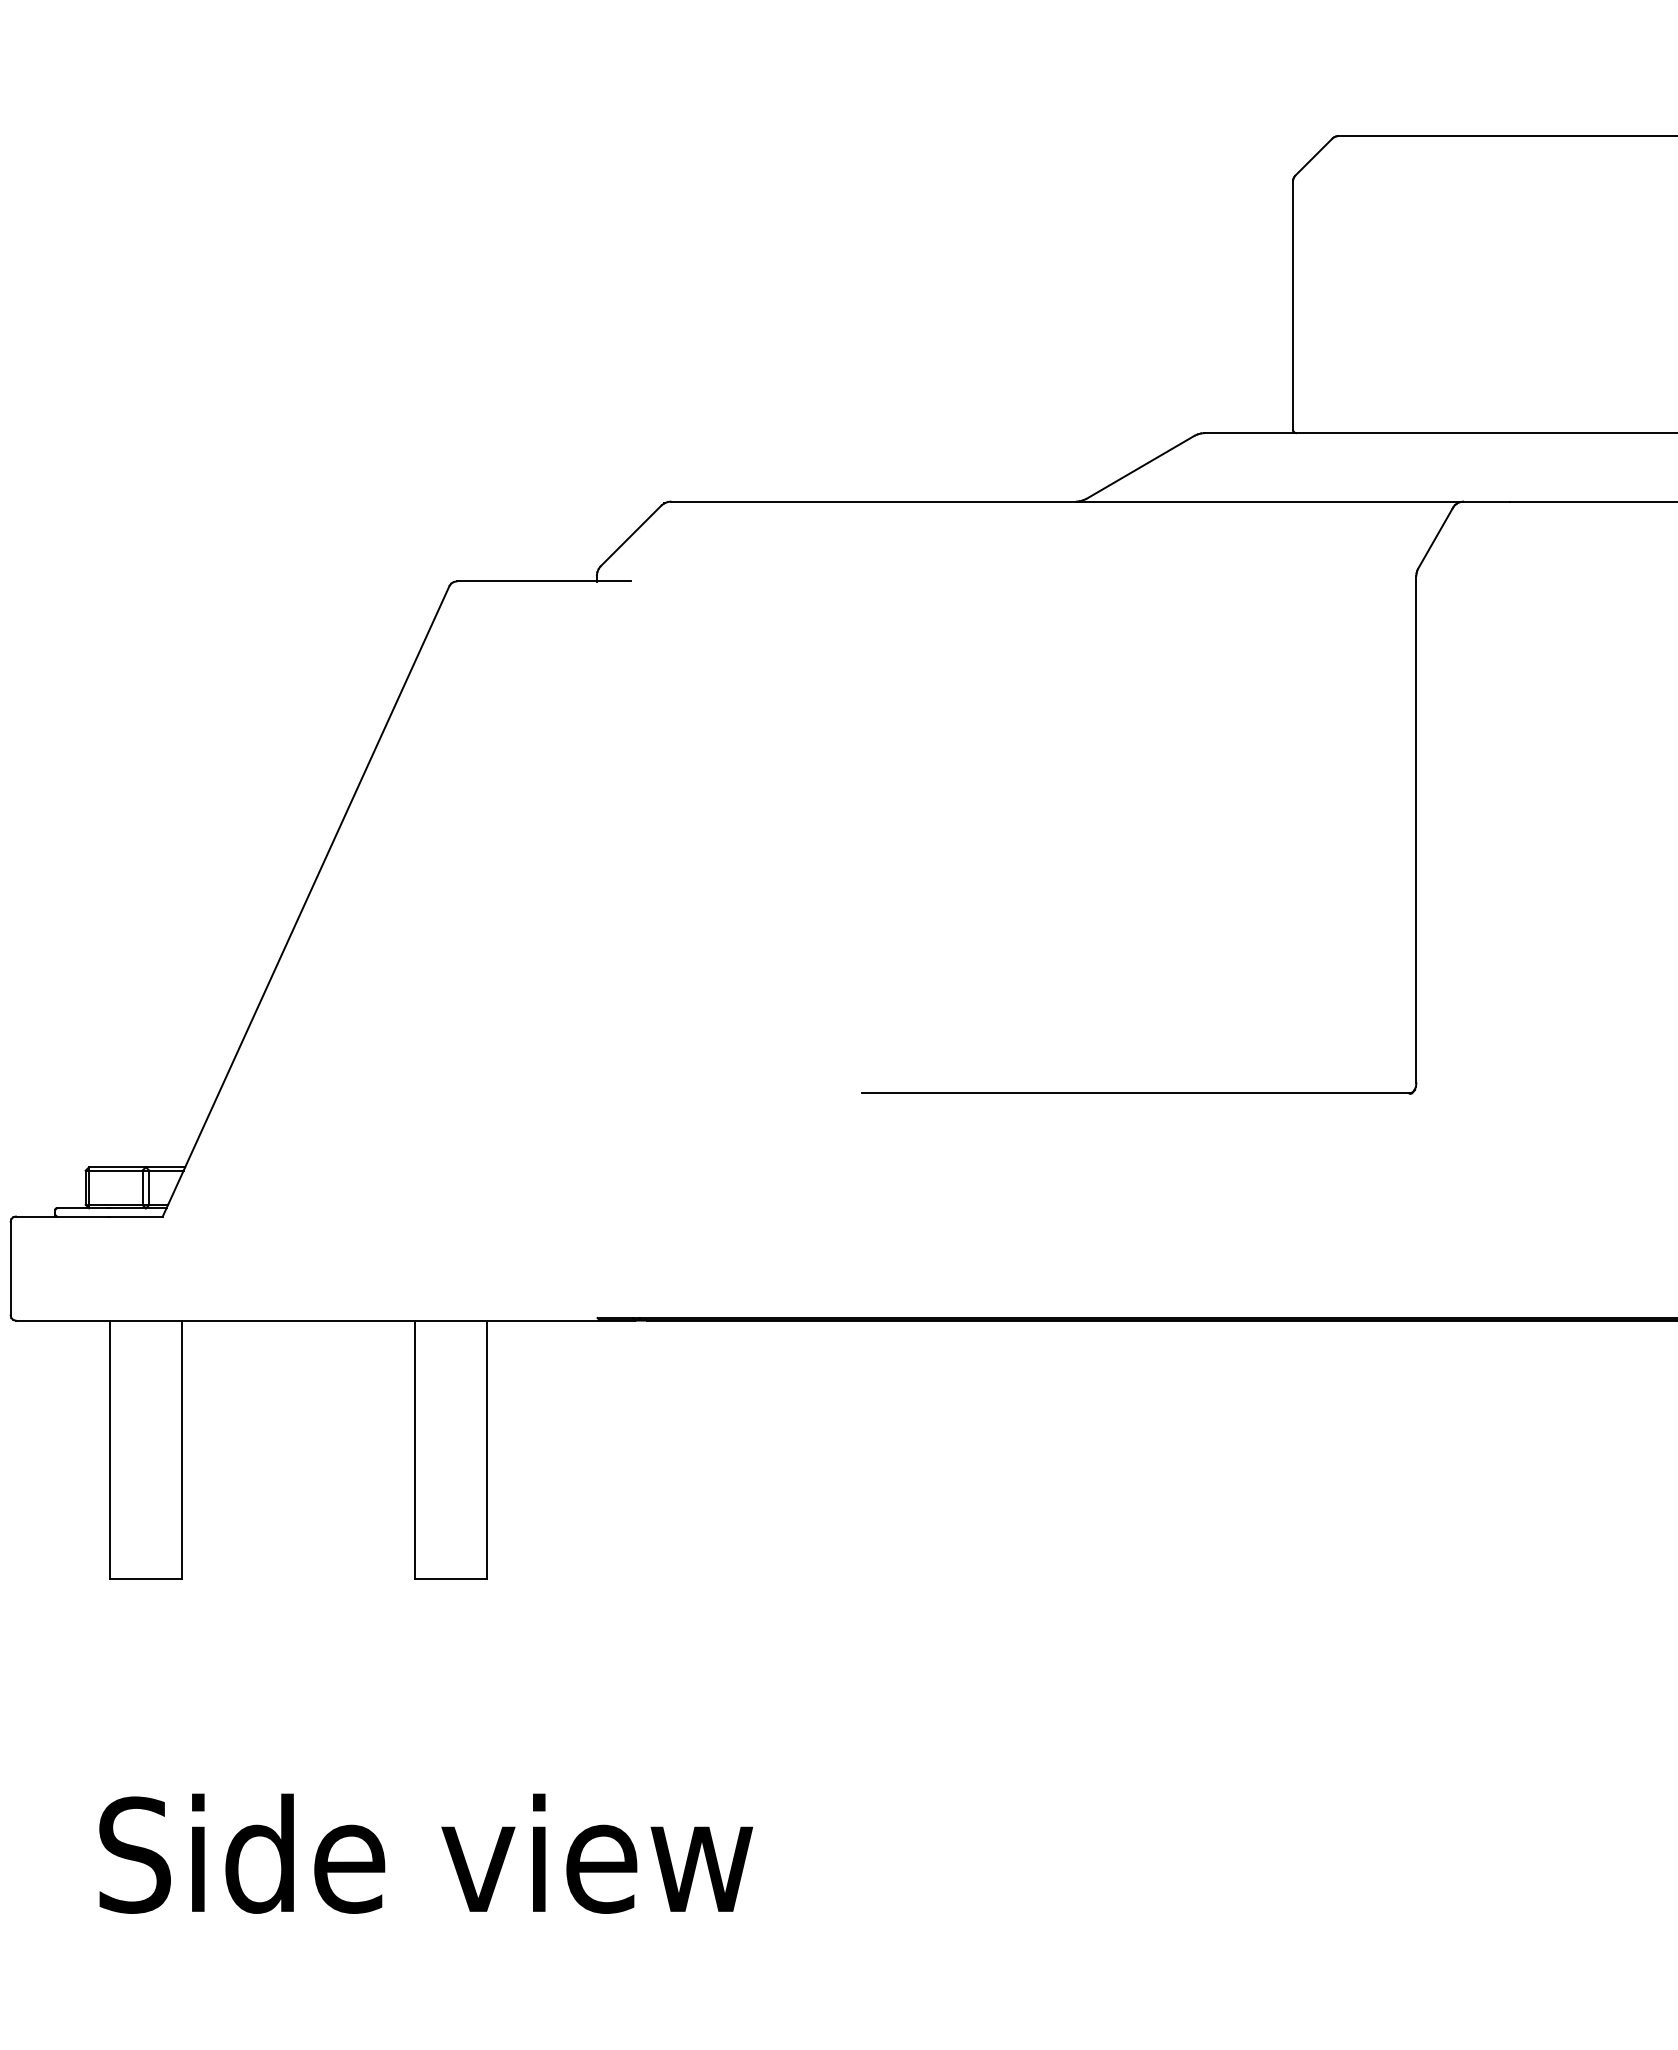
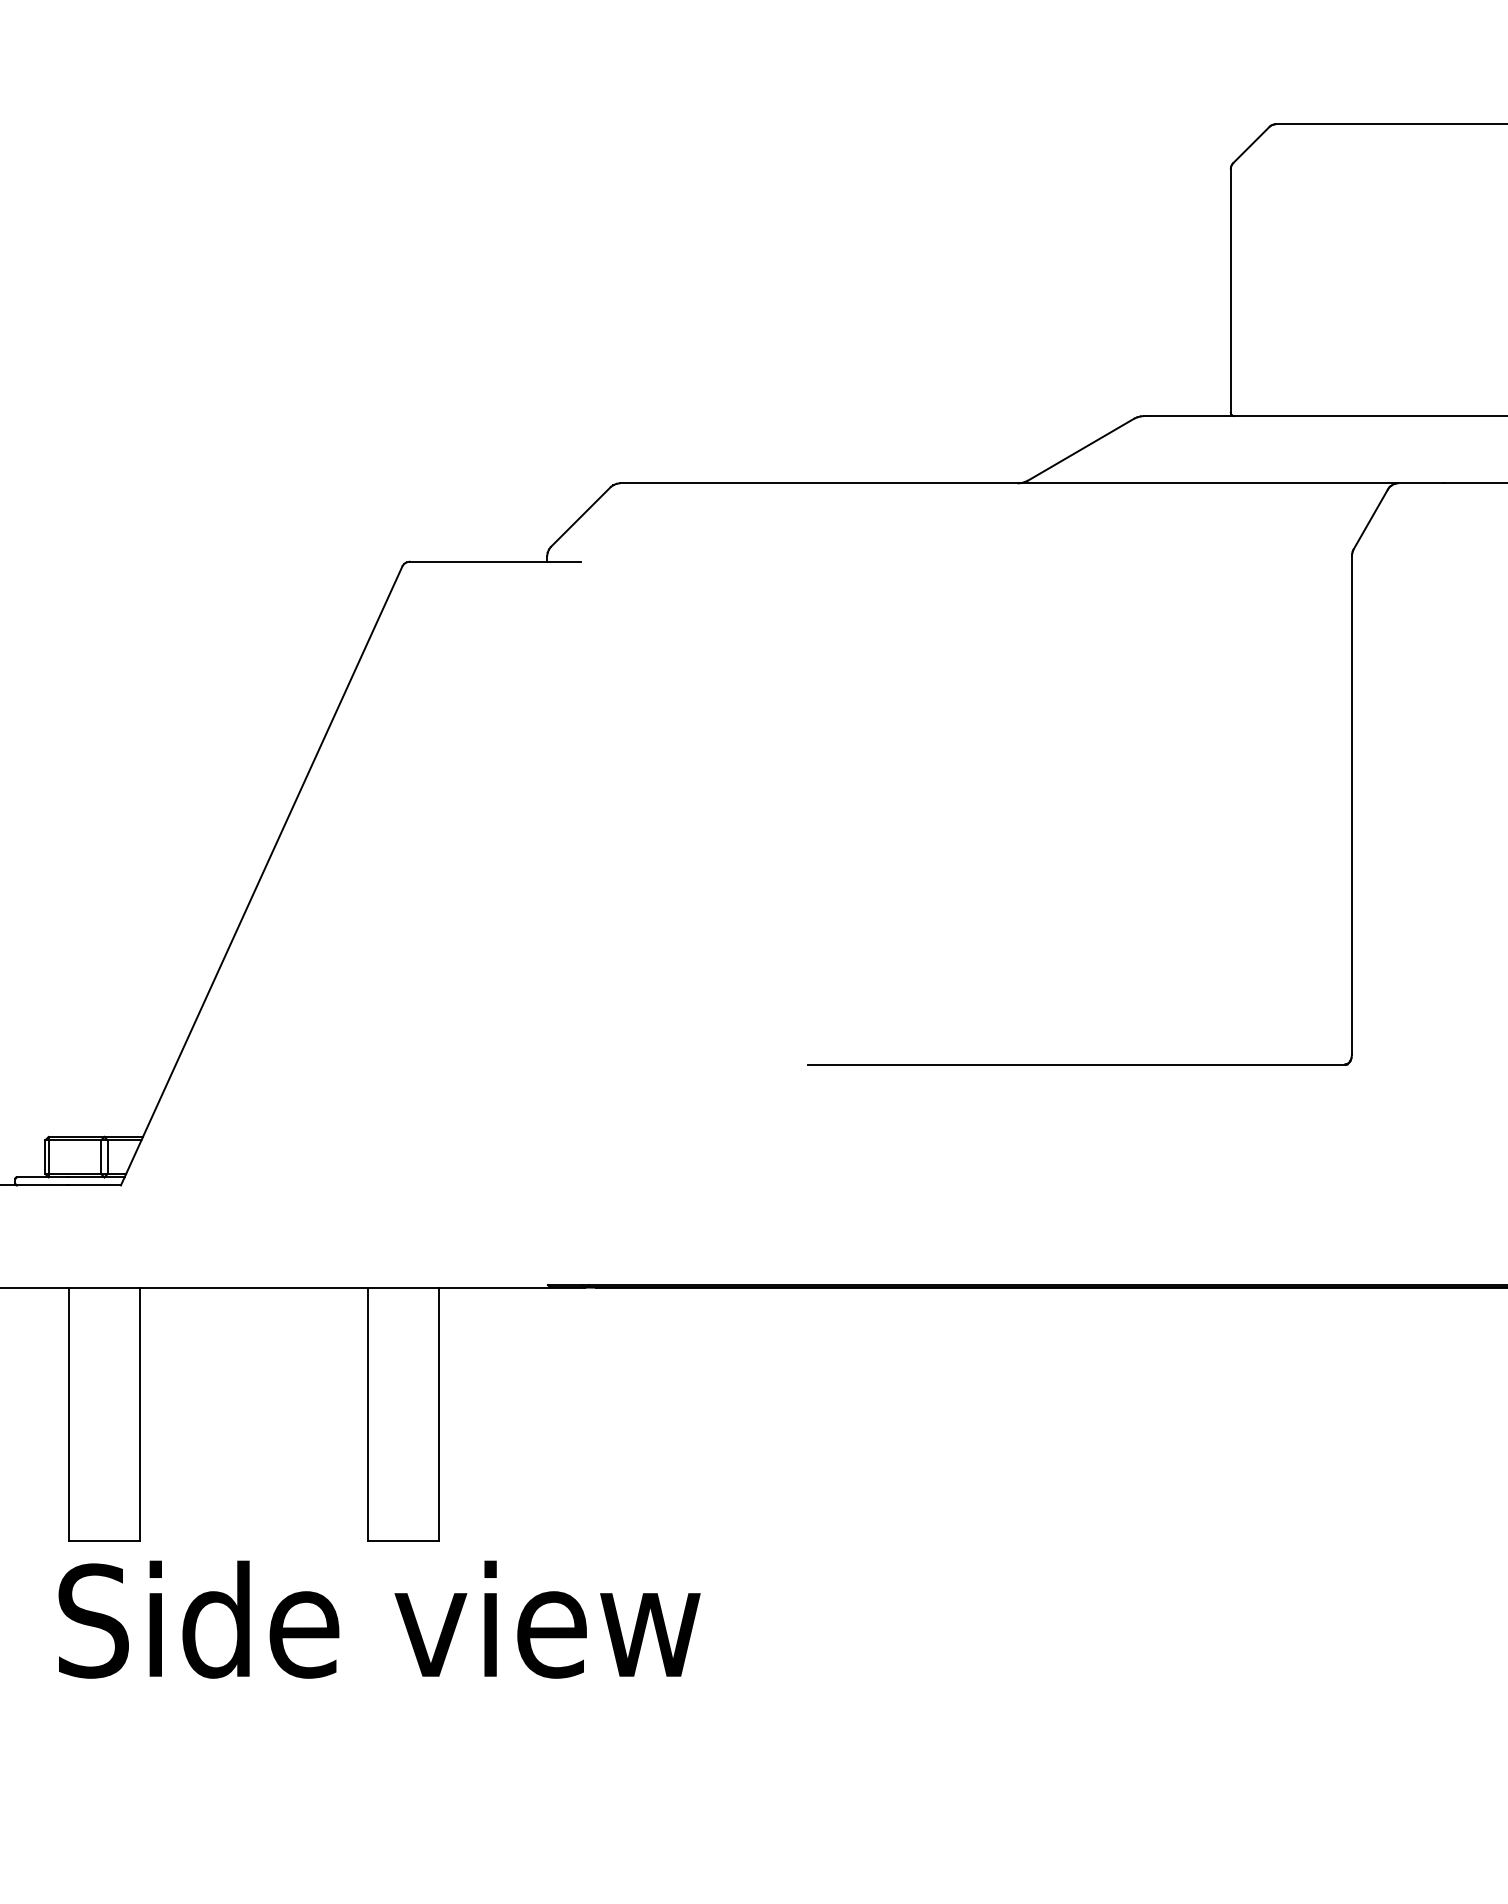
text: (426, 1853) -> (379, 1619), moved

